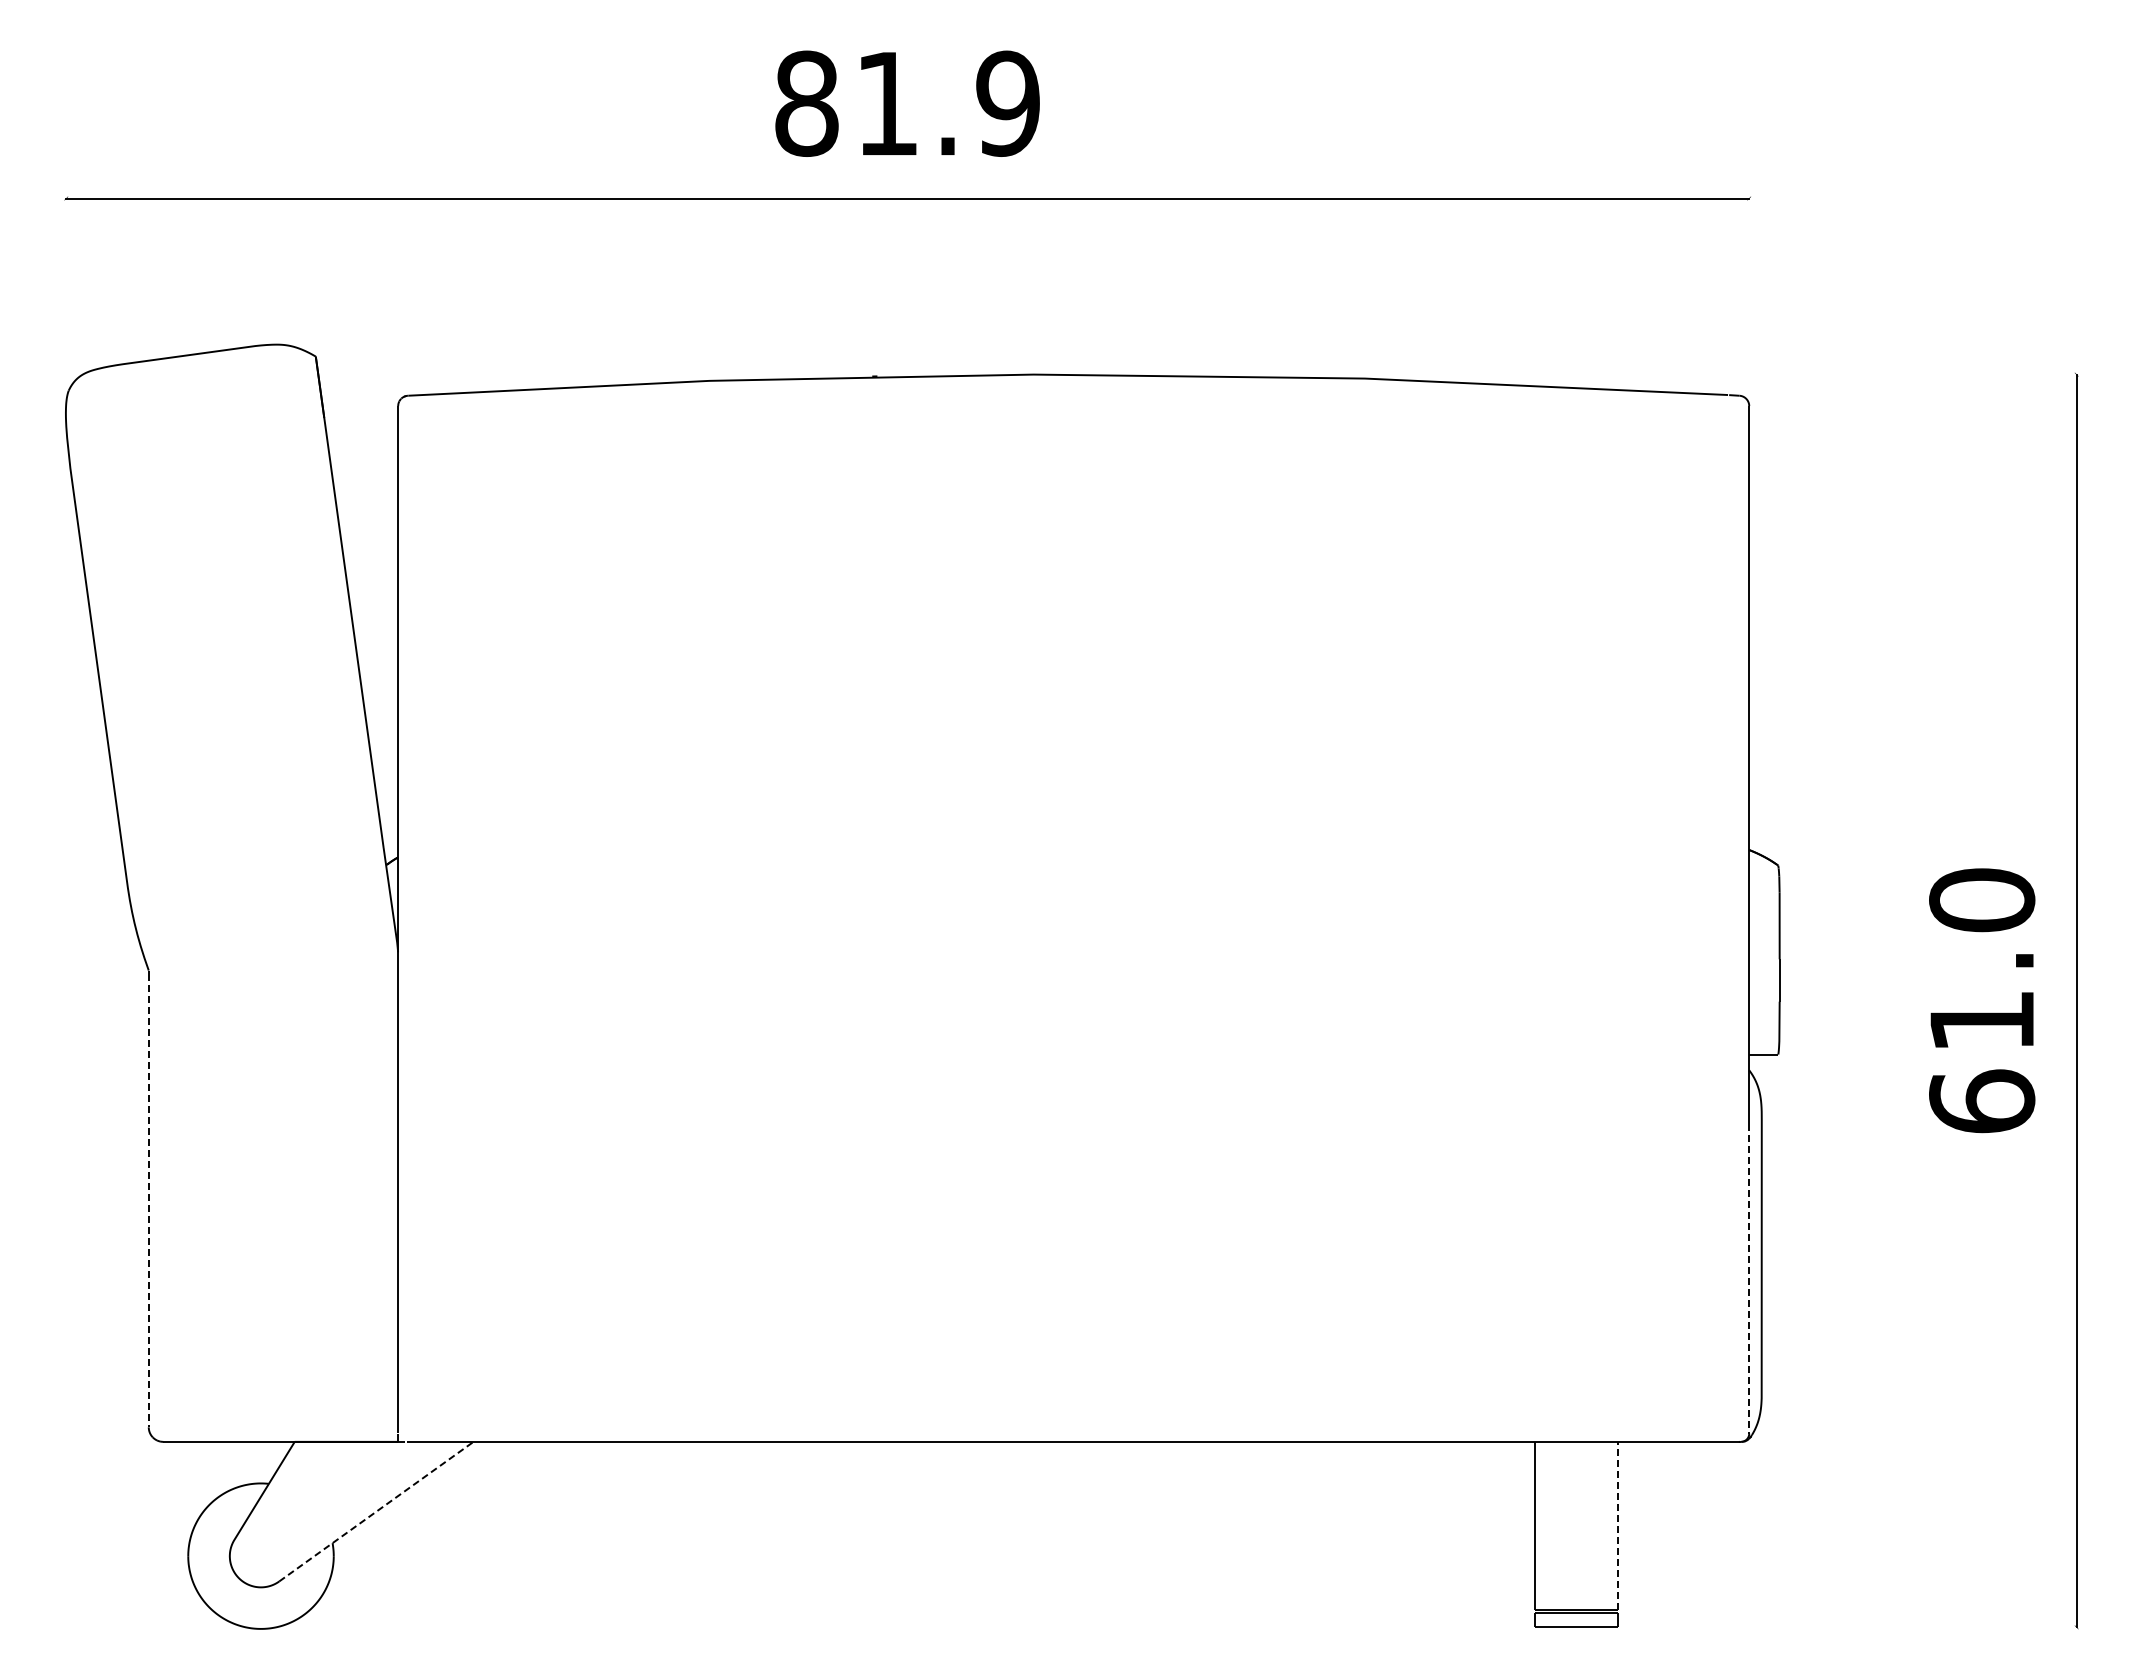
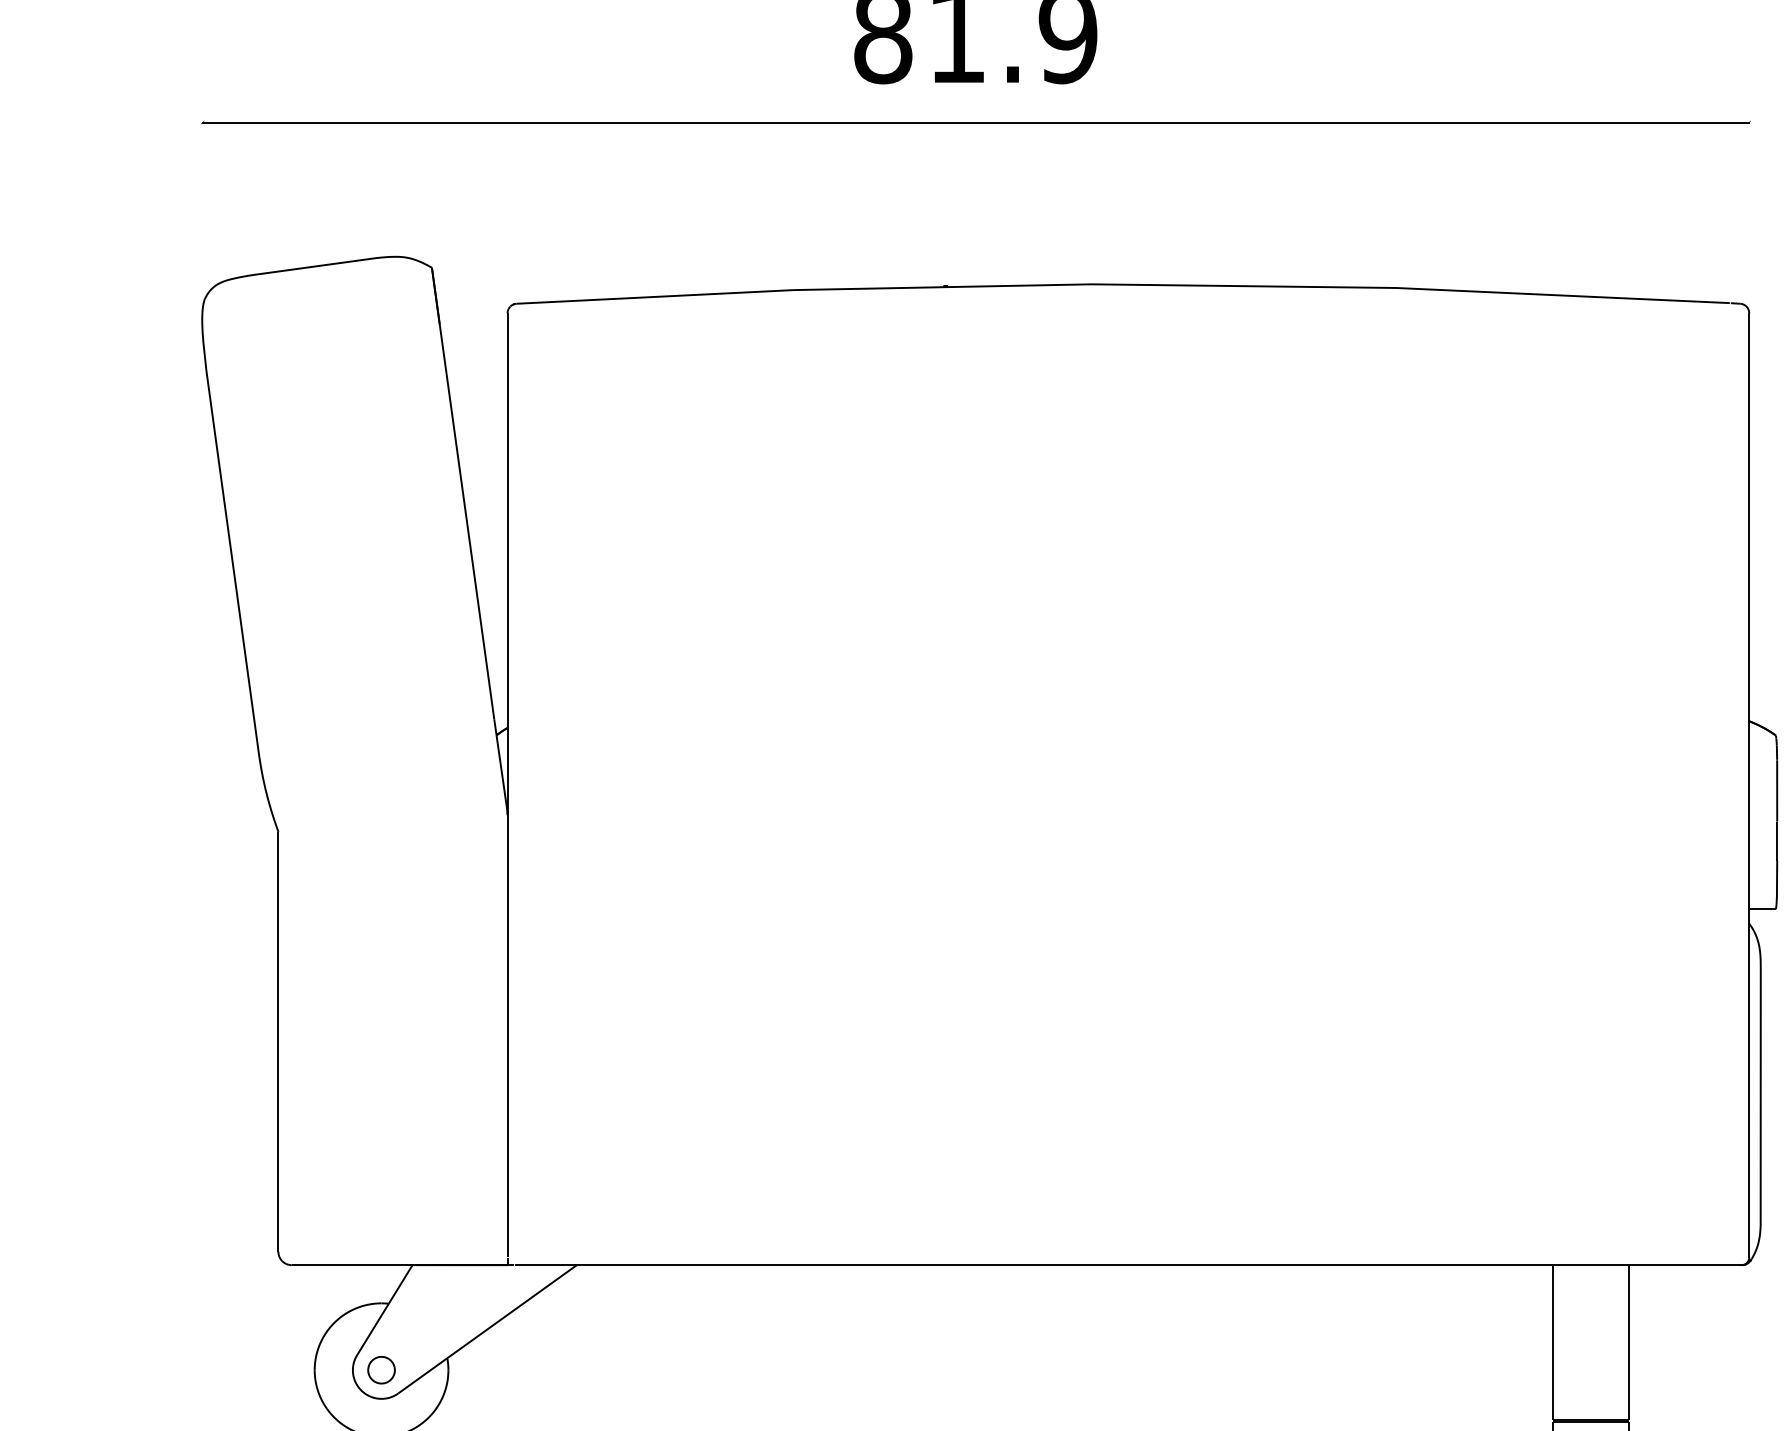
line: (148, 1200) -> (278, 1043), dashed -> solid
line: (1749, 1278) -> (1749, 1115), dashed -> solid
line: (376, 1511) -> (487, 1329), dashed -> solid
line: (1618, 1525) -> (1629, 1342), dashed -> solid
part: (260, 1555) -> (381, 1369), added

